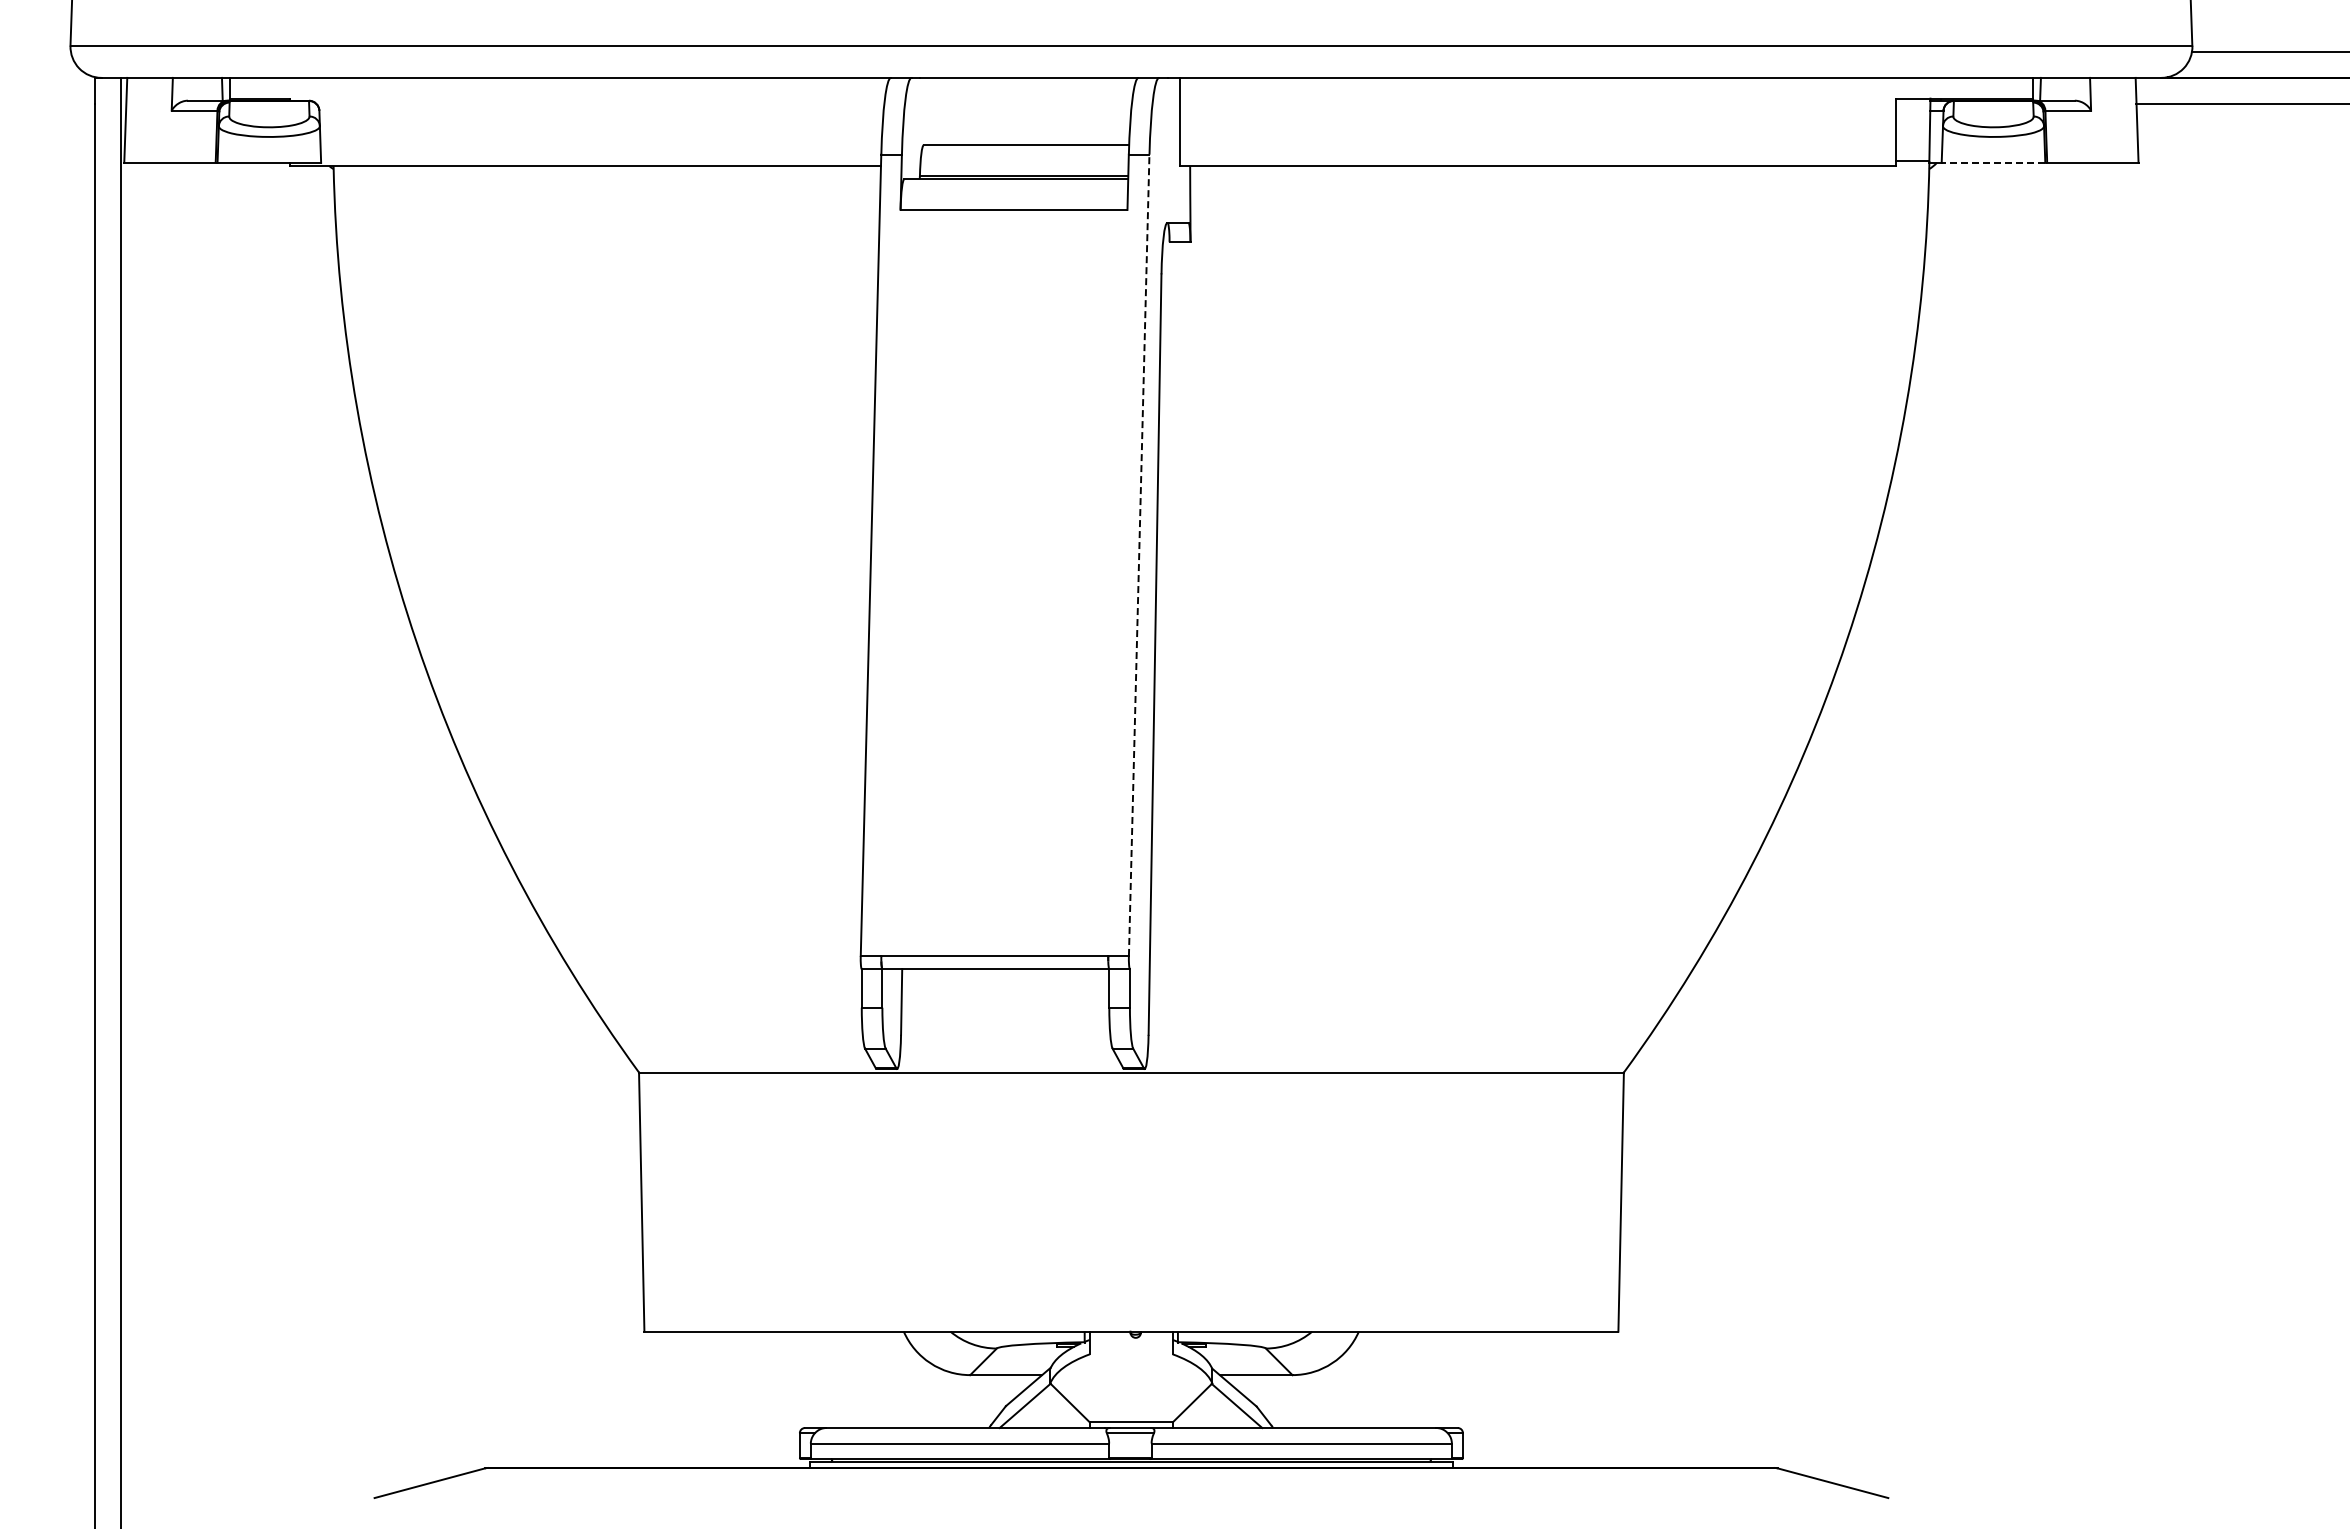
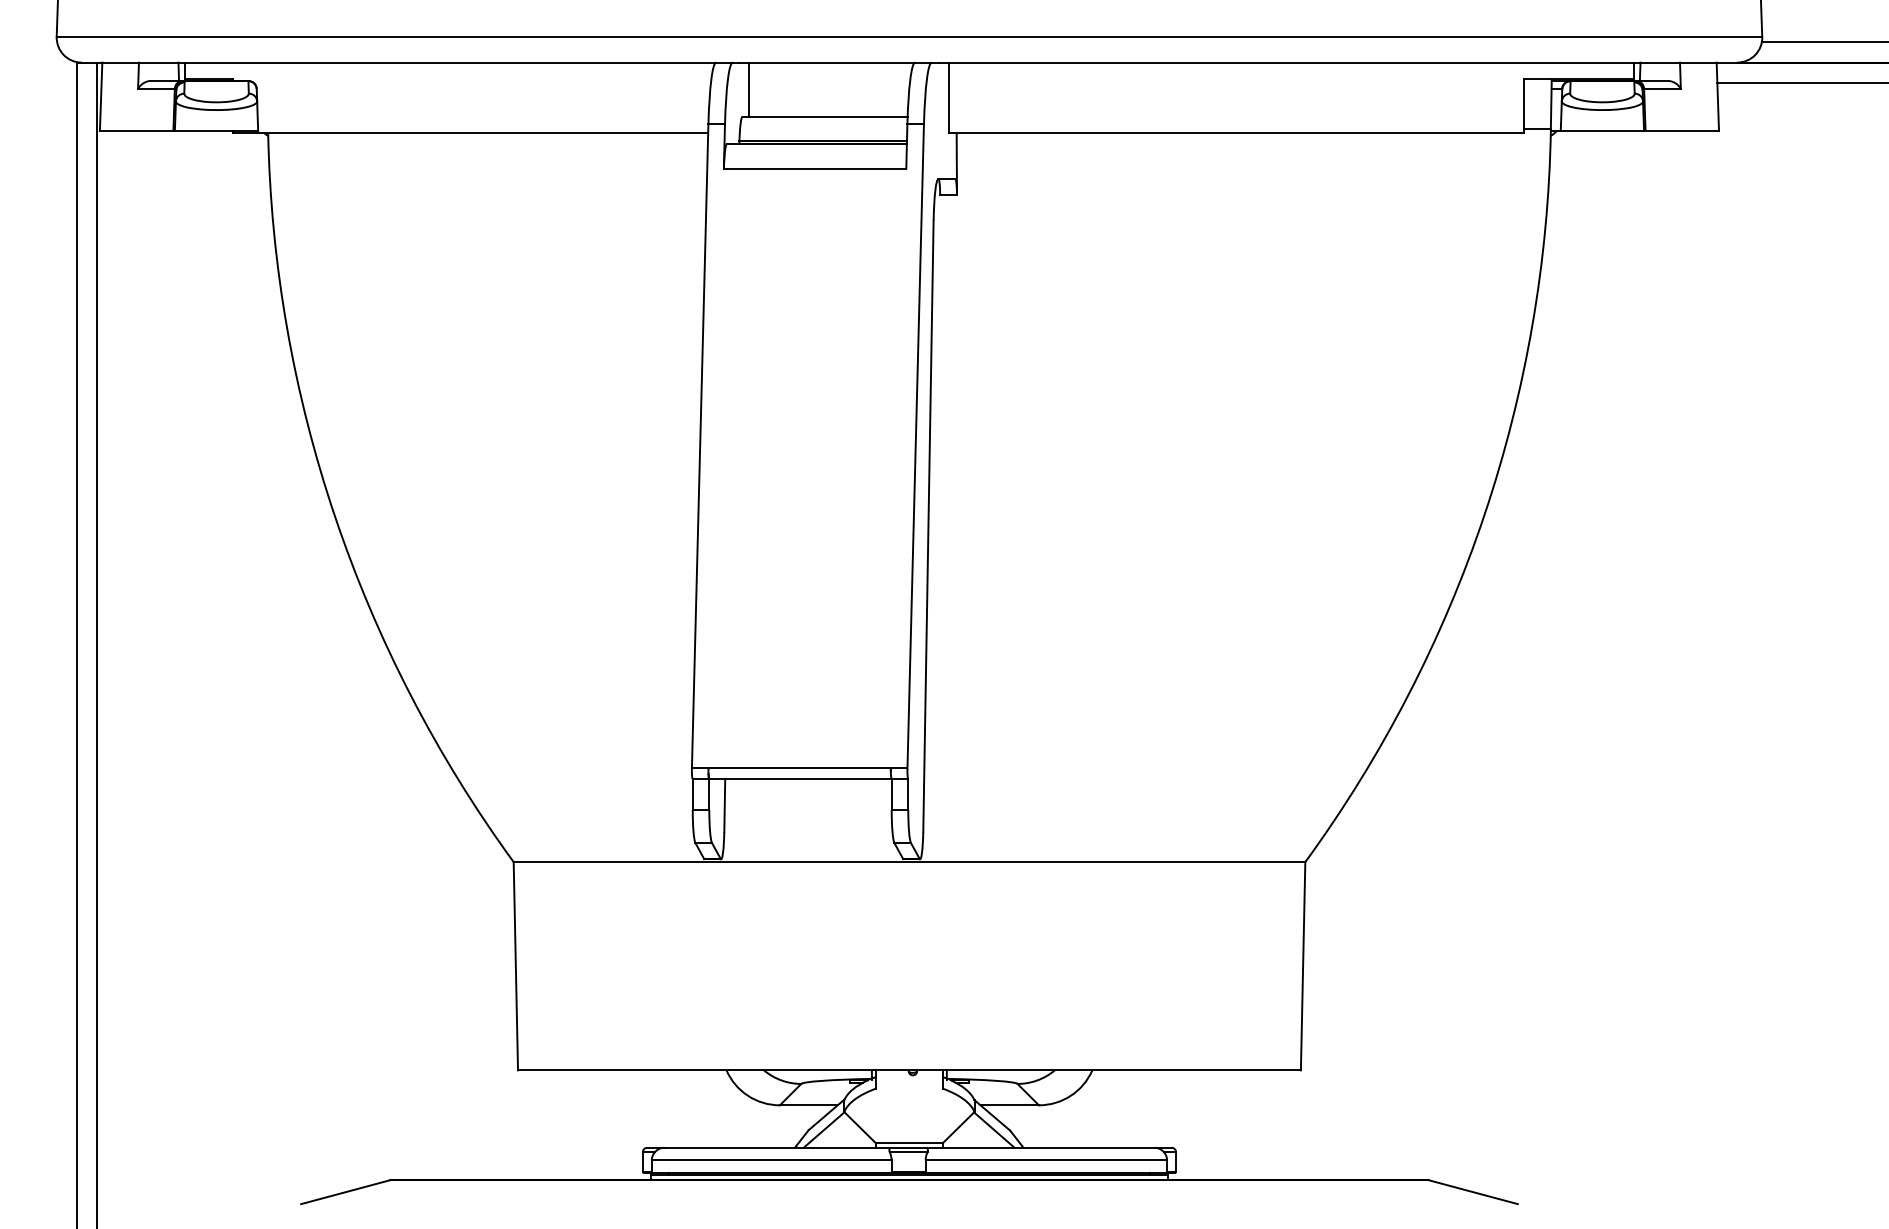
line: (931, 111) -> (748, 89), added
line: (1993, 162) -> (1602, 130), dashed -> solid
line: (1139, 555) -> (915, 446), dashed -> solid

